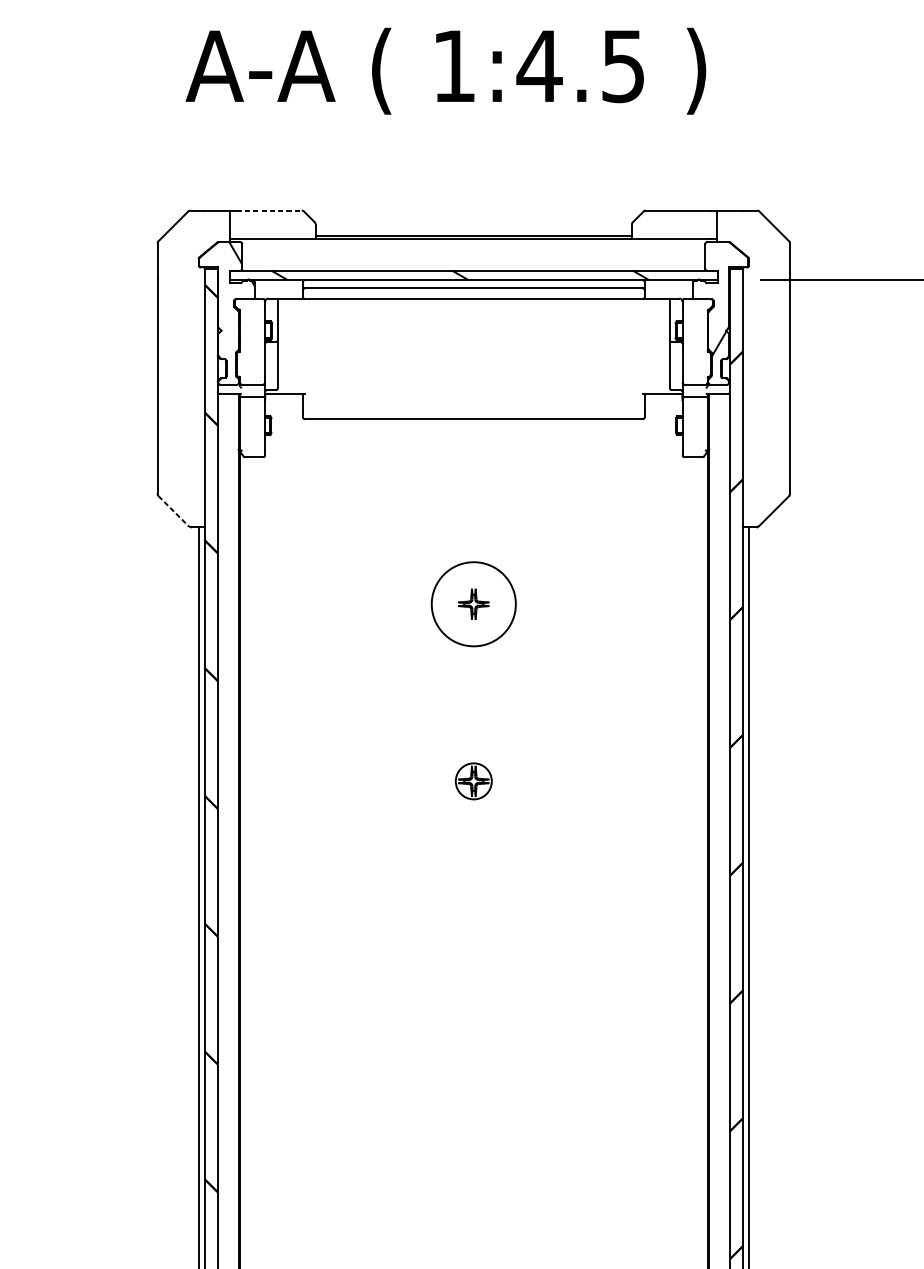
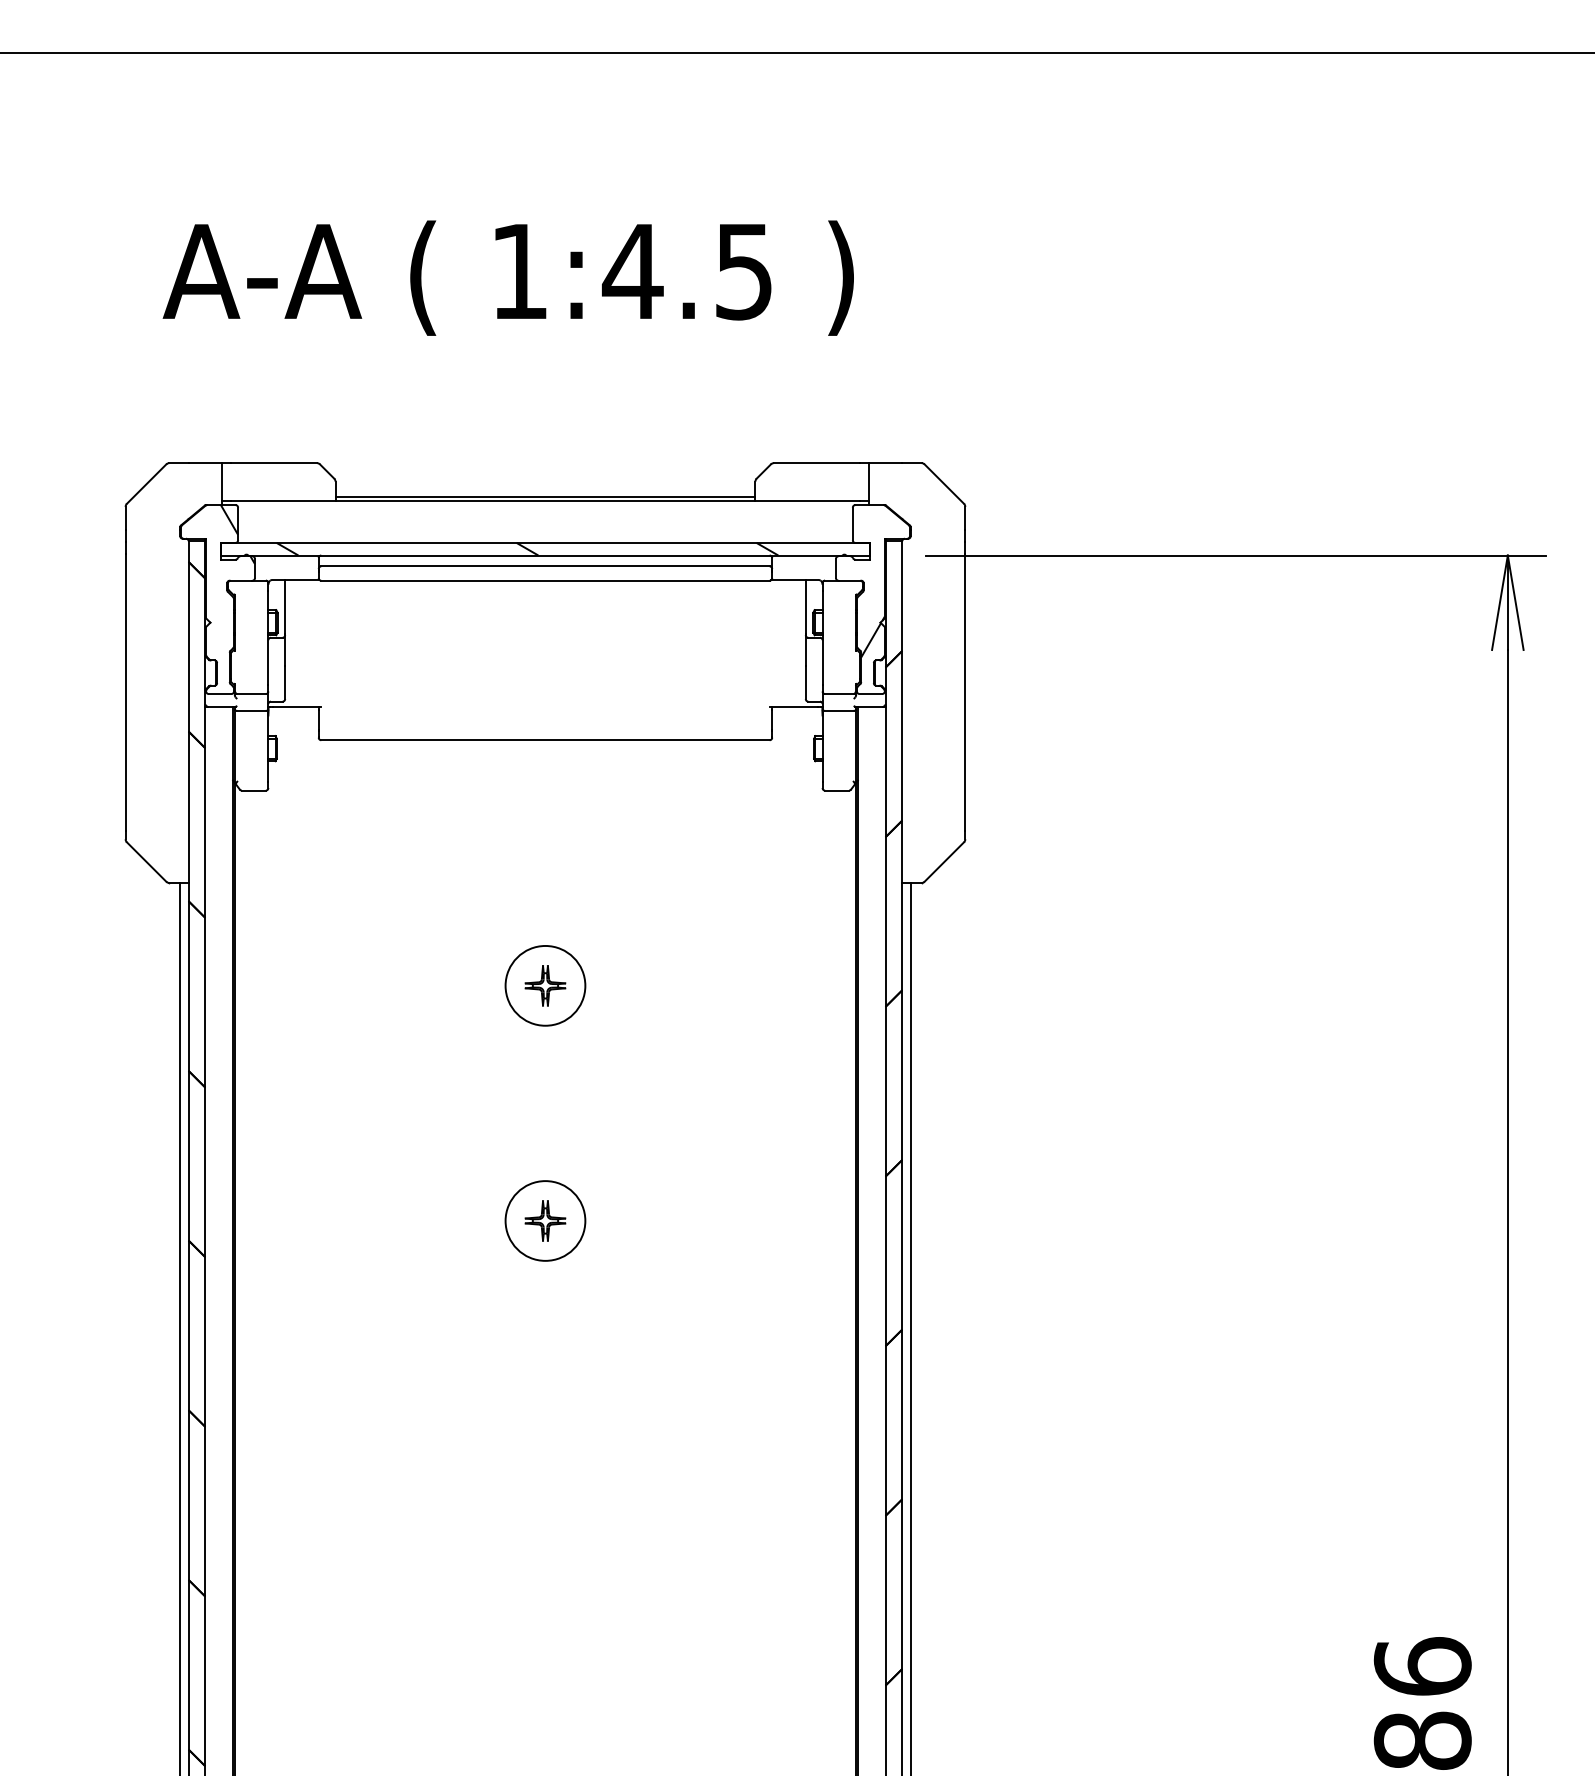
line: (269, 210) -> (274, 463), dashed -> solid
line: (173, 511) -> (146, 862), dashed -> solid
circle: (473, 604) -> (545, 985), size x0.71
circle: (473, 781) -> (545, 1220), size x1.67

